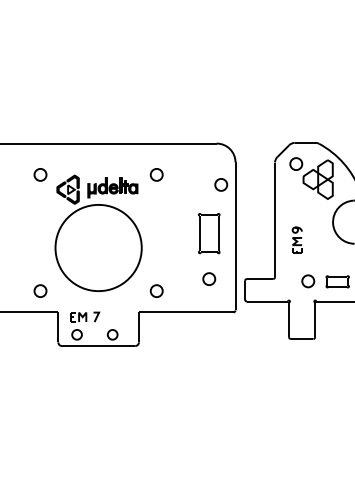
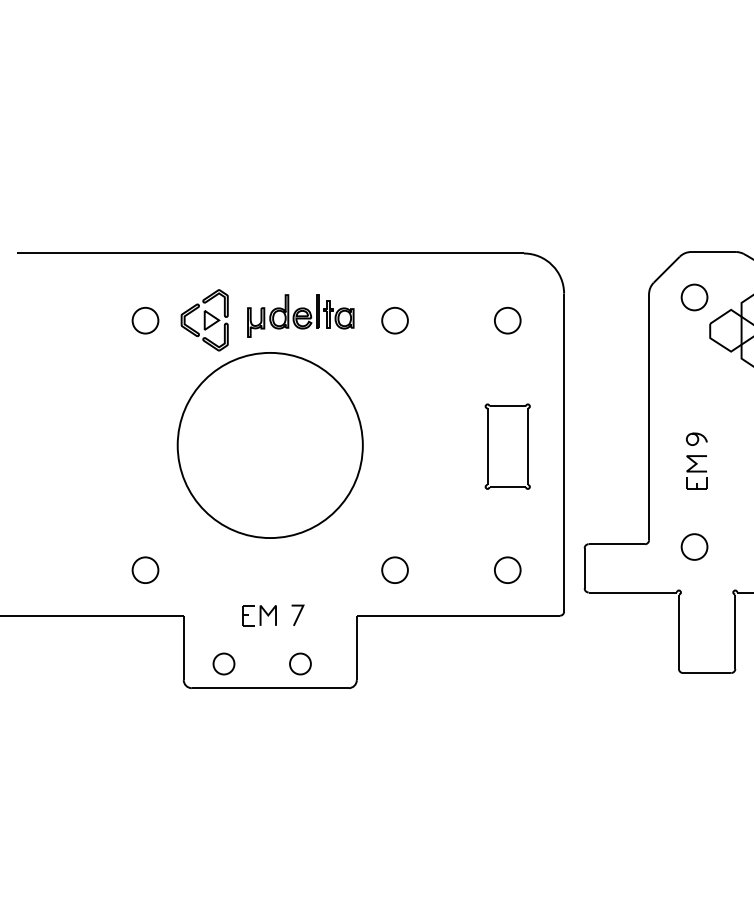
part: (221, 184) -> (508, 319), moved
part: (98, 232) -> (269, 412), moved
part: (209, 278) -> (508, 568), moved
part: (308, 281) -> (695, 547), moved
part: (85, 316) -> (274, 613), moved

